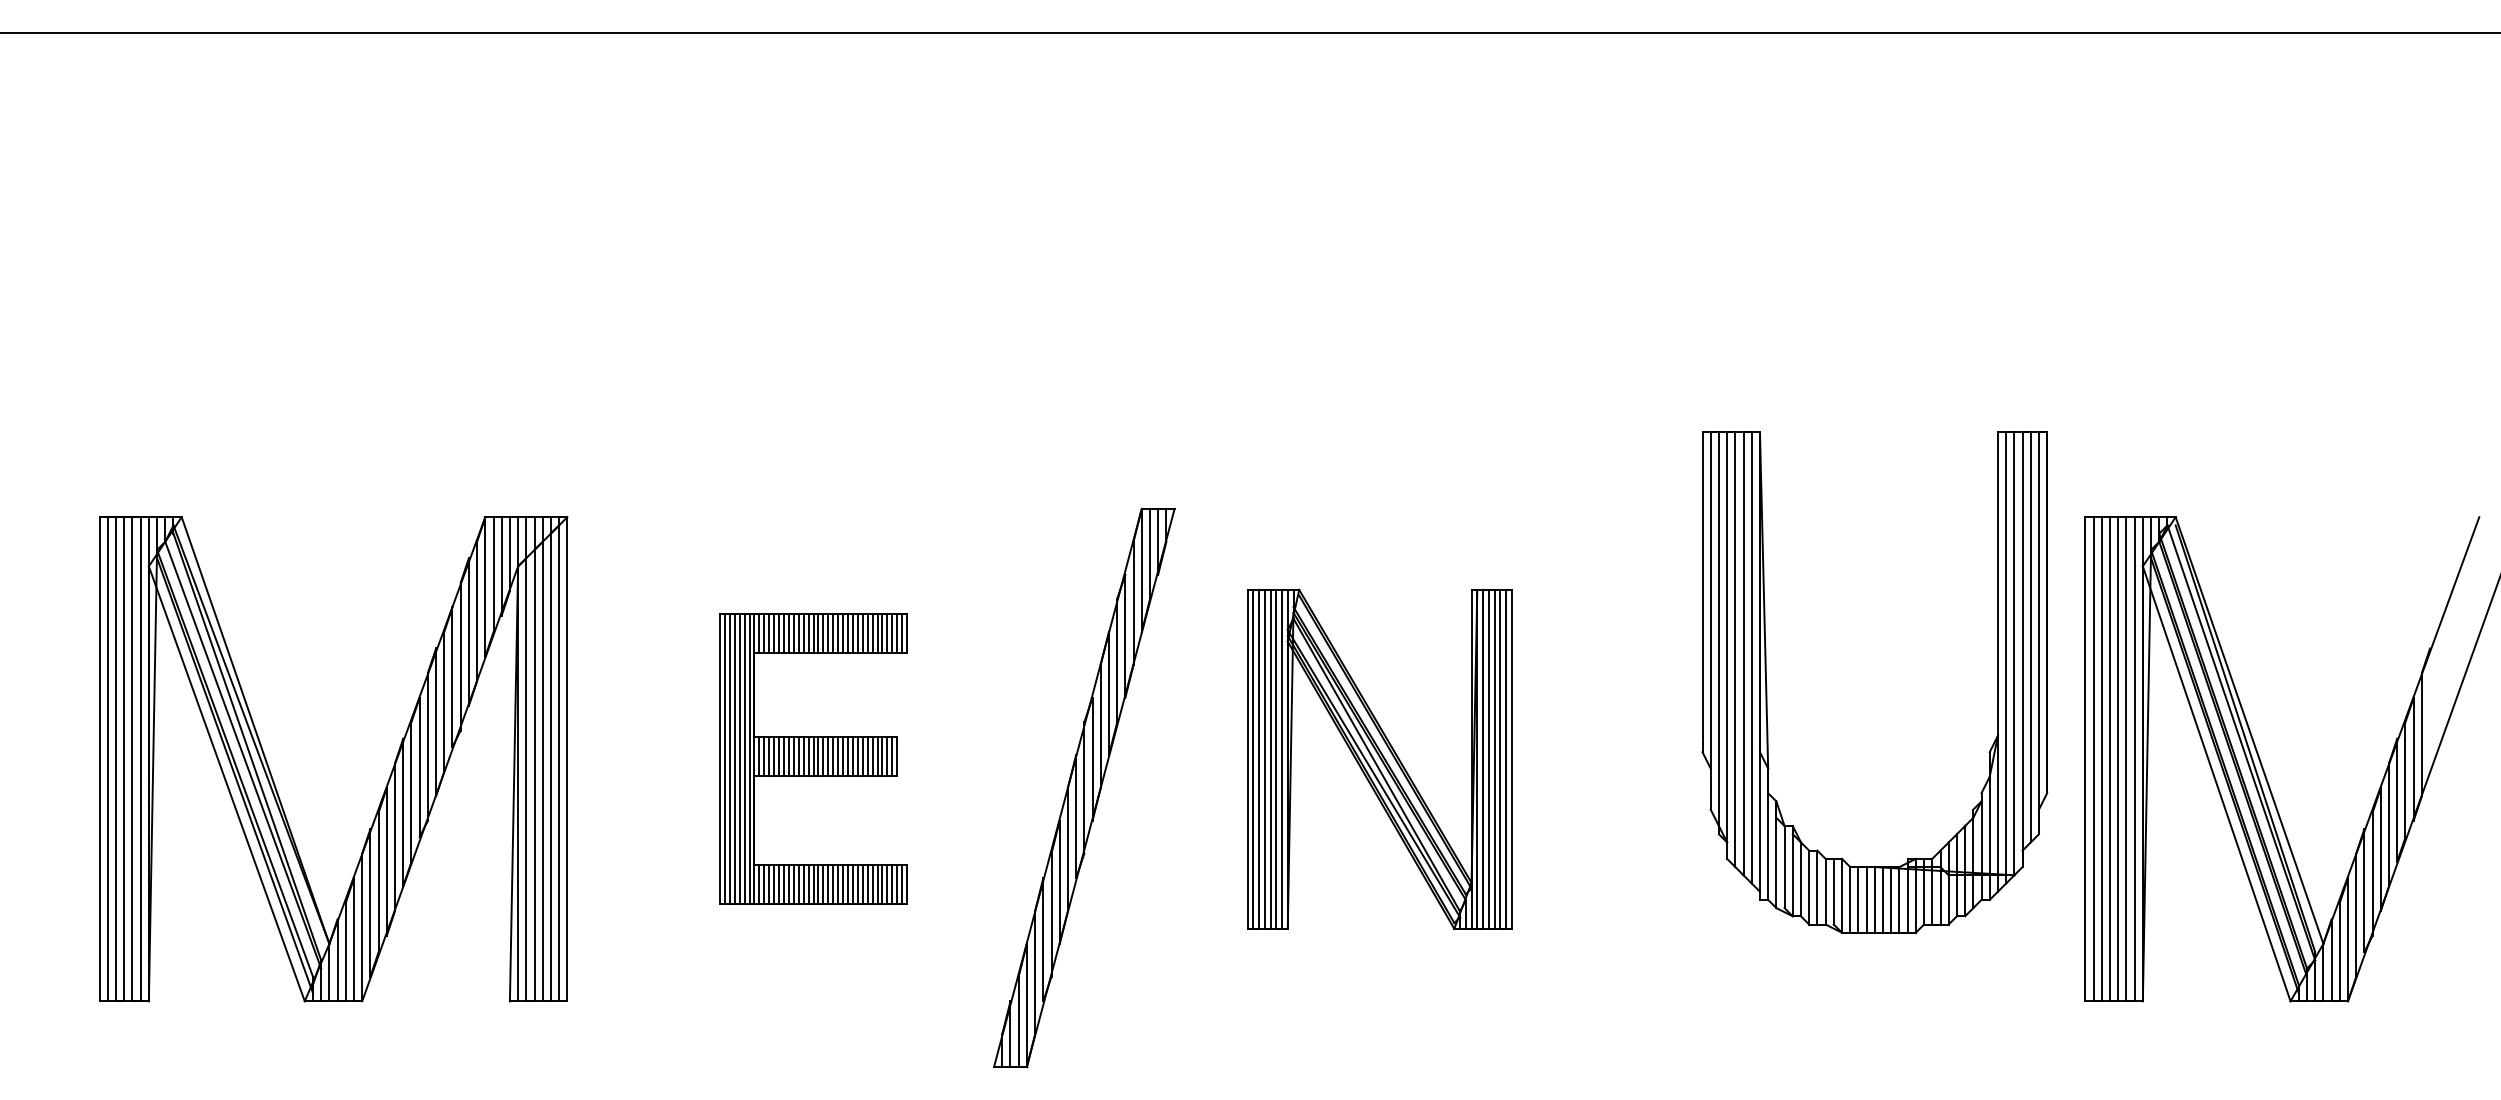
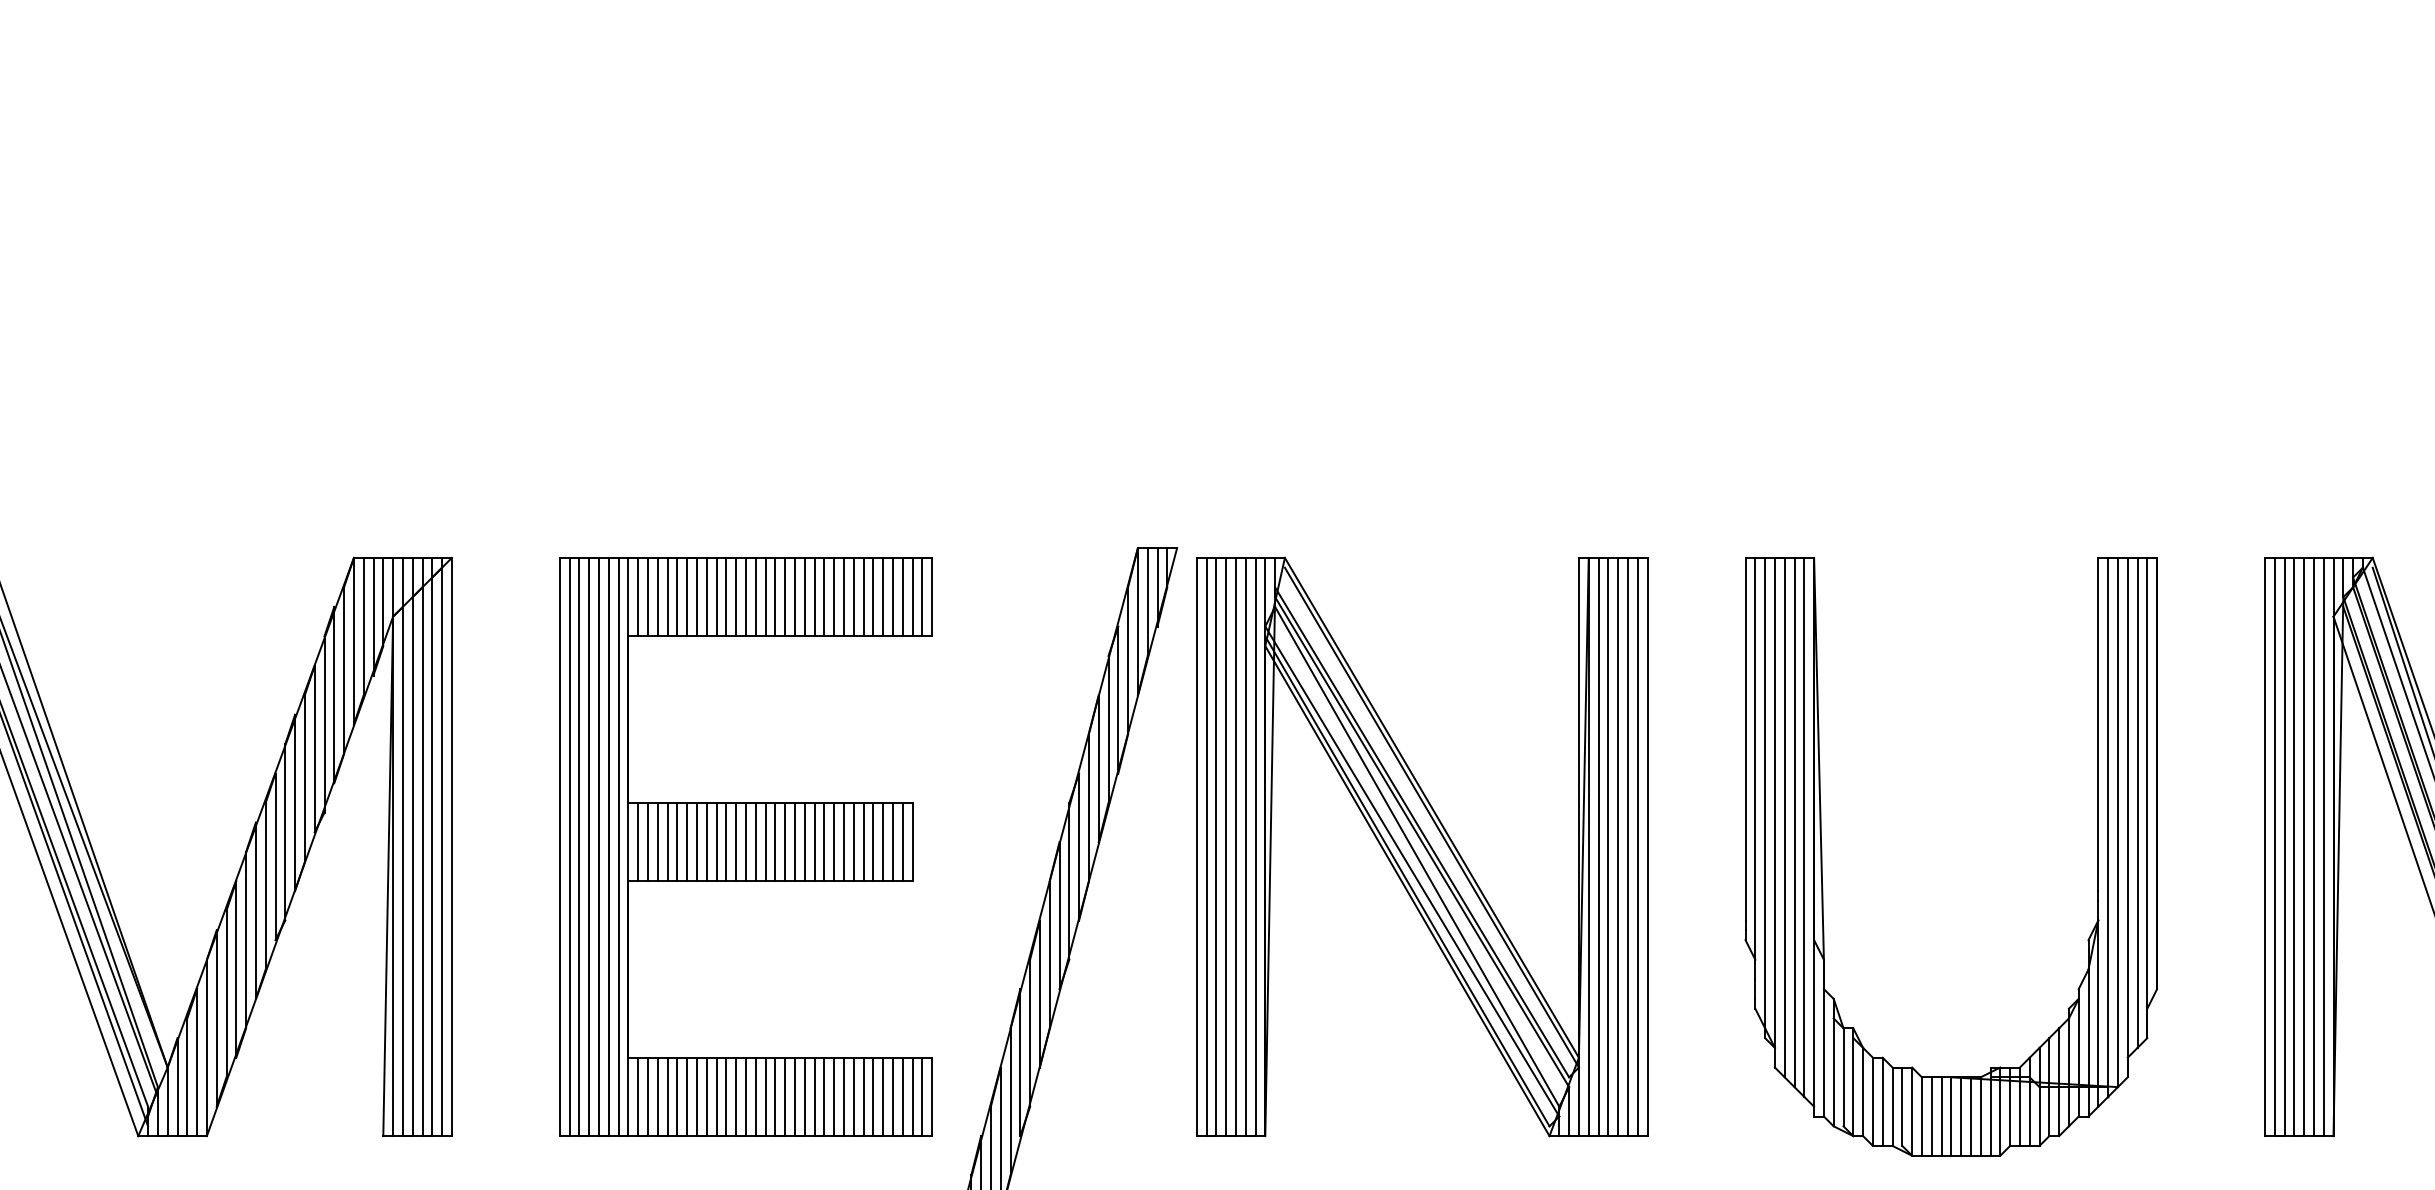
part: (1767, 686) -> (1823, 861), moved
part: (813, 758) -> (745, 846), size x1.67
part: (1379, 759) -> (1421, 847), size x1.43

